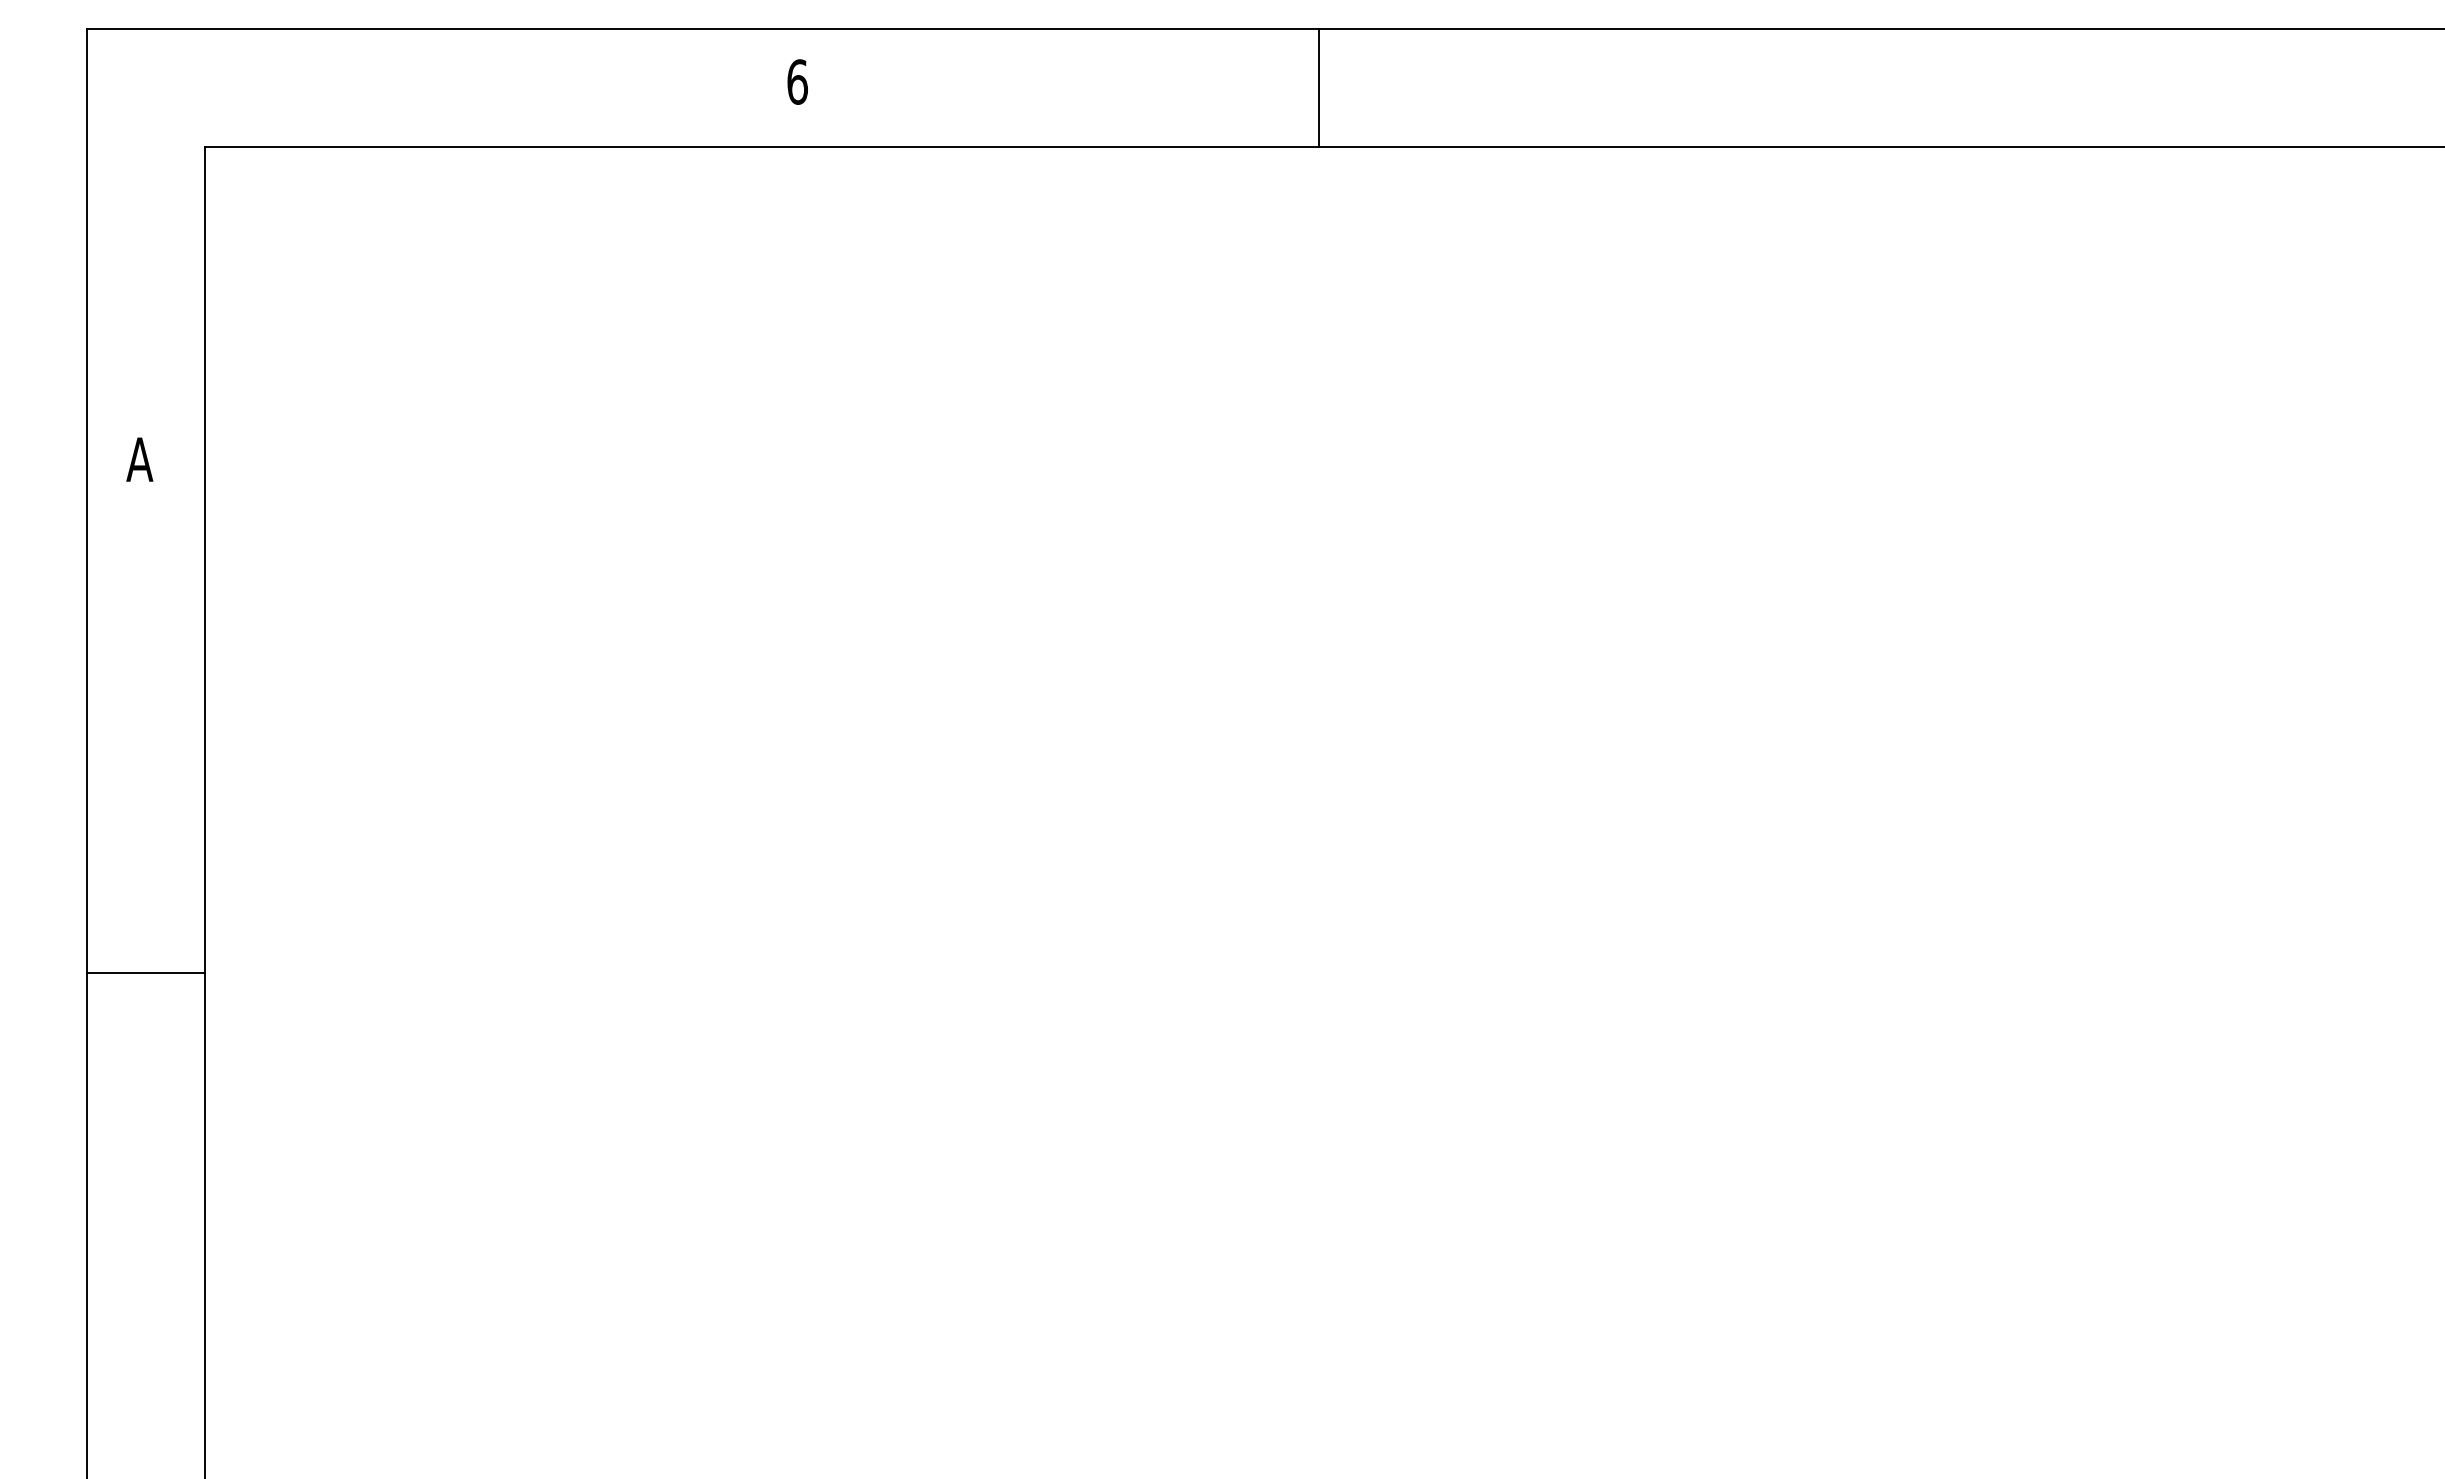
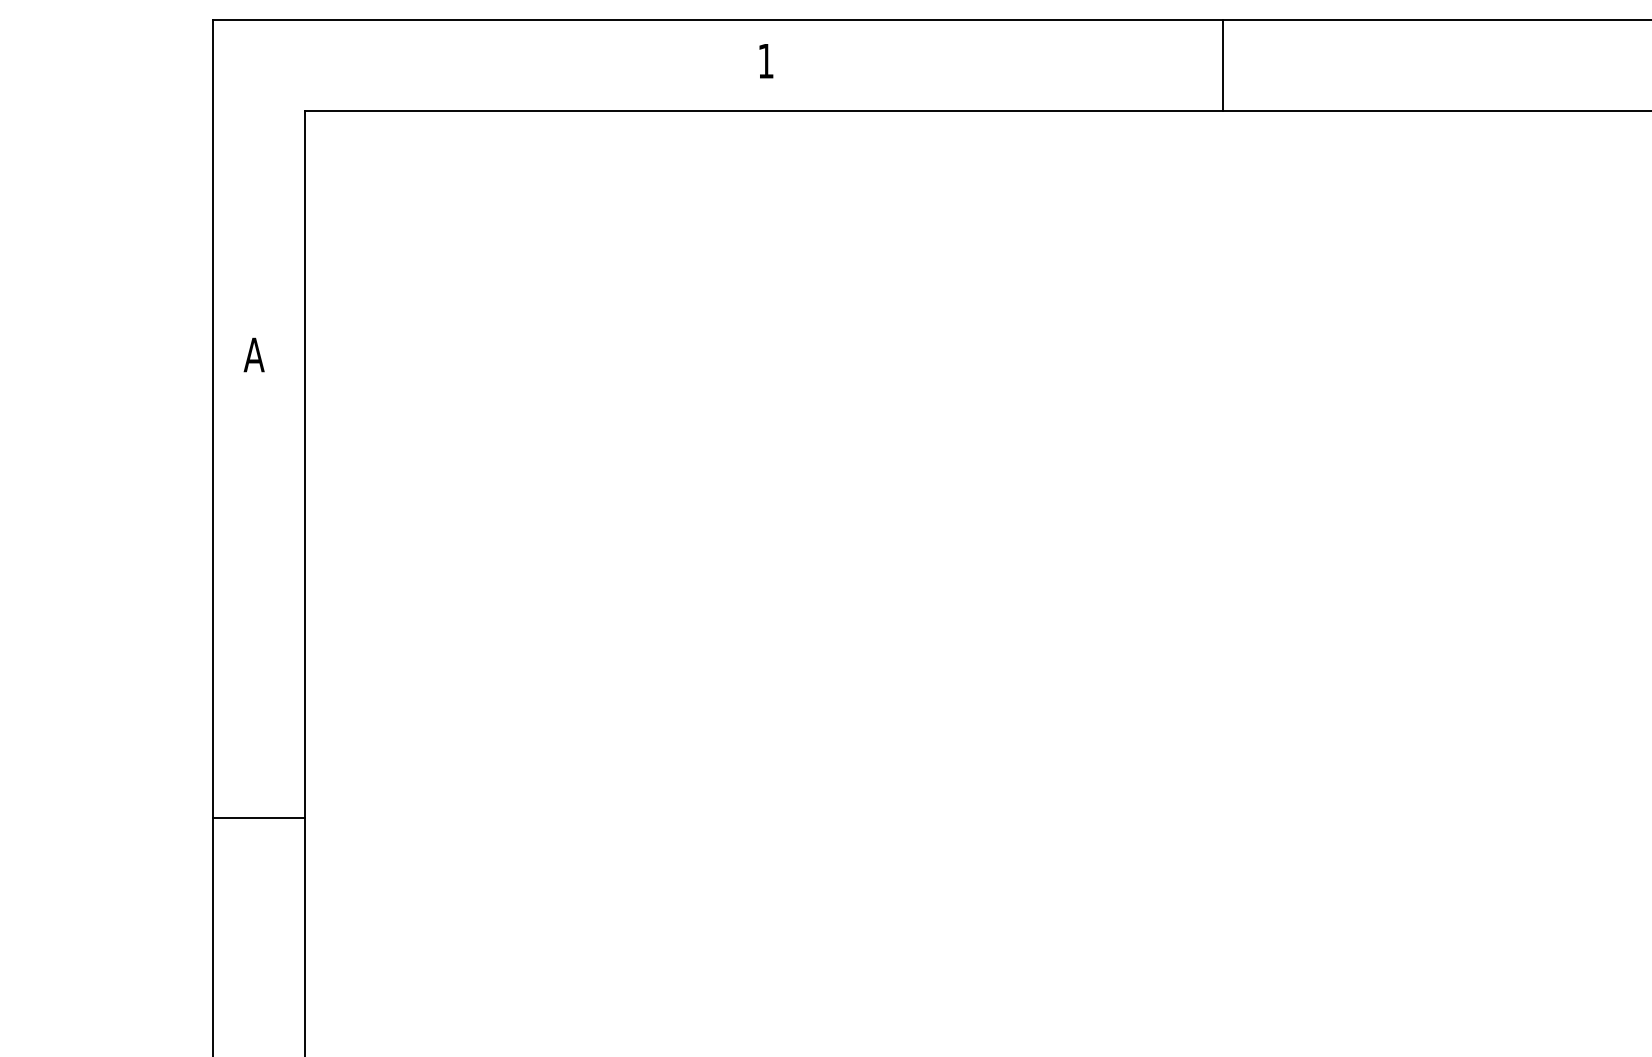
text: (797, 81) -> (766, 60), 6 -> 1
line: (1319, 87) -> (1222, 65), moved
line: (145, 973) -> (258, 818), moved

